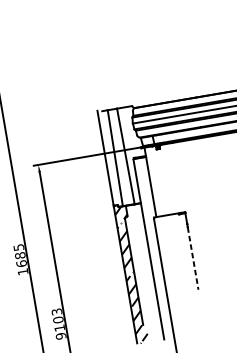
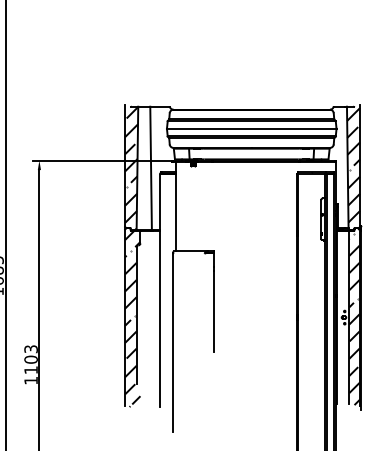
hatch: (110, 158) -> (131, 168), added
line: (193, 258) -> (213, 311), dashed -> solid
text: (60, 336) -> (30, 380), 9103 -> 1103

